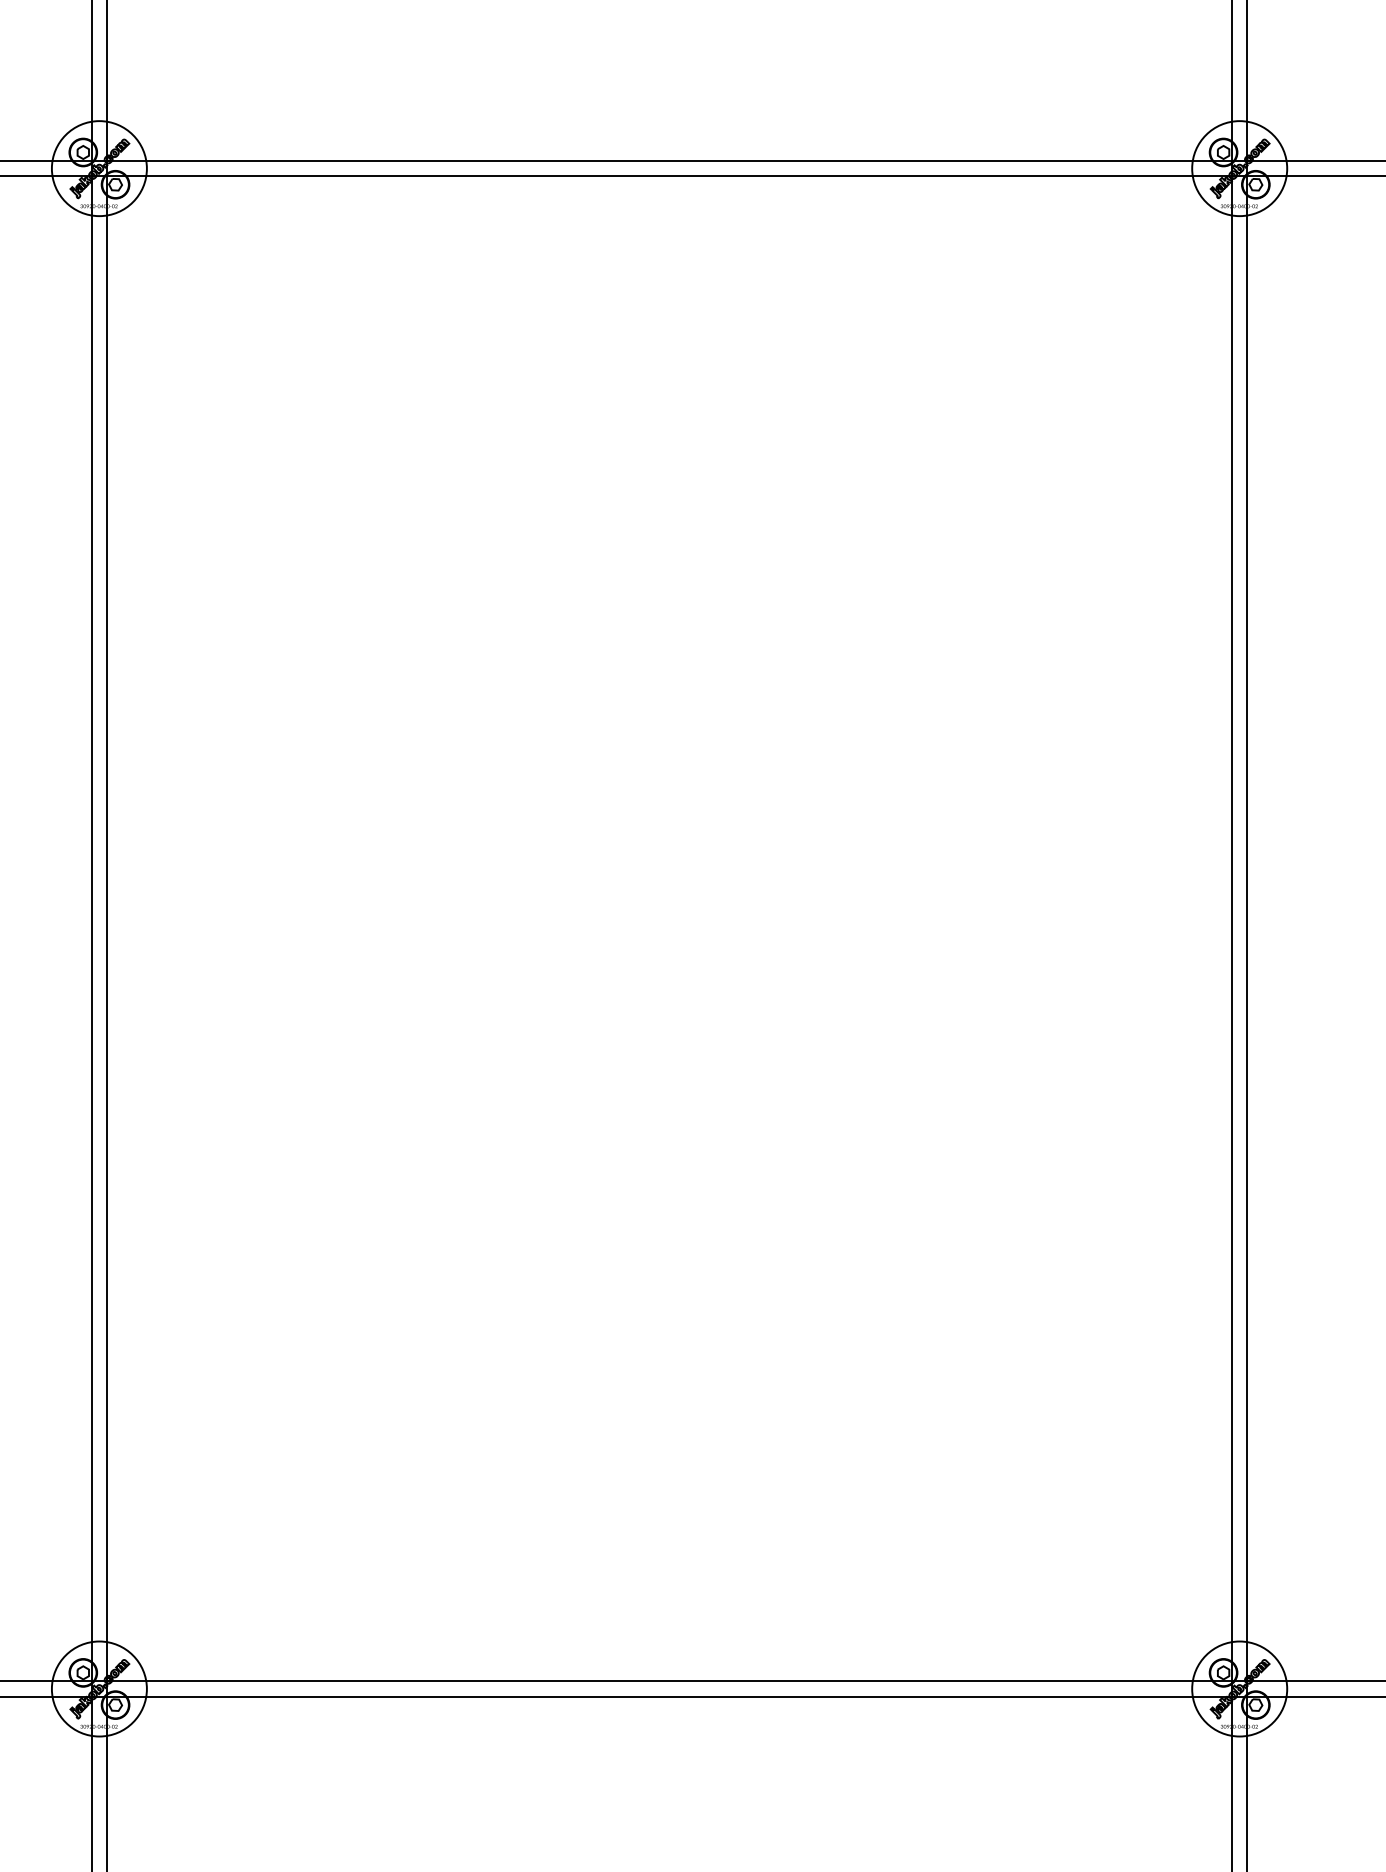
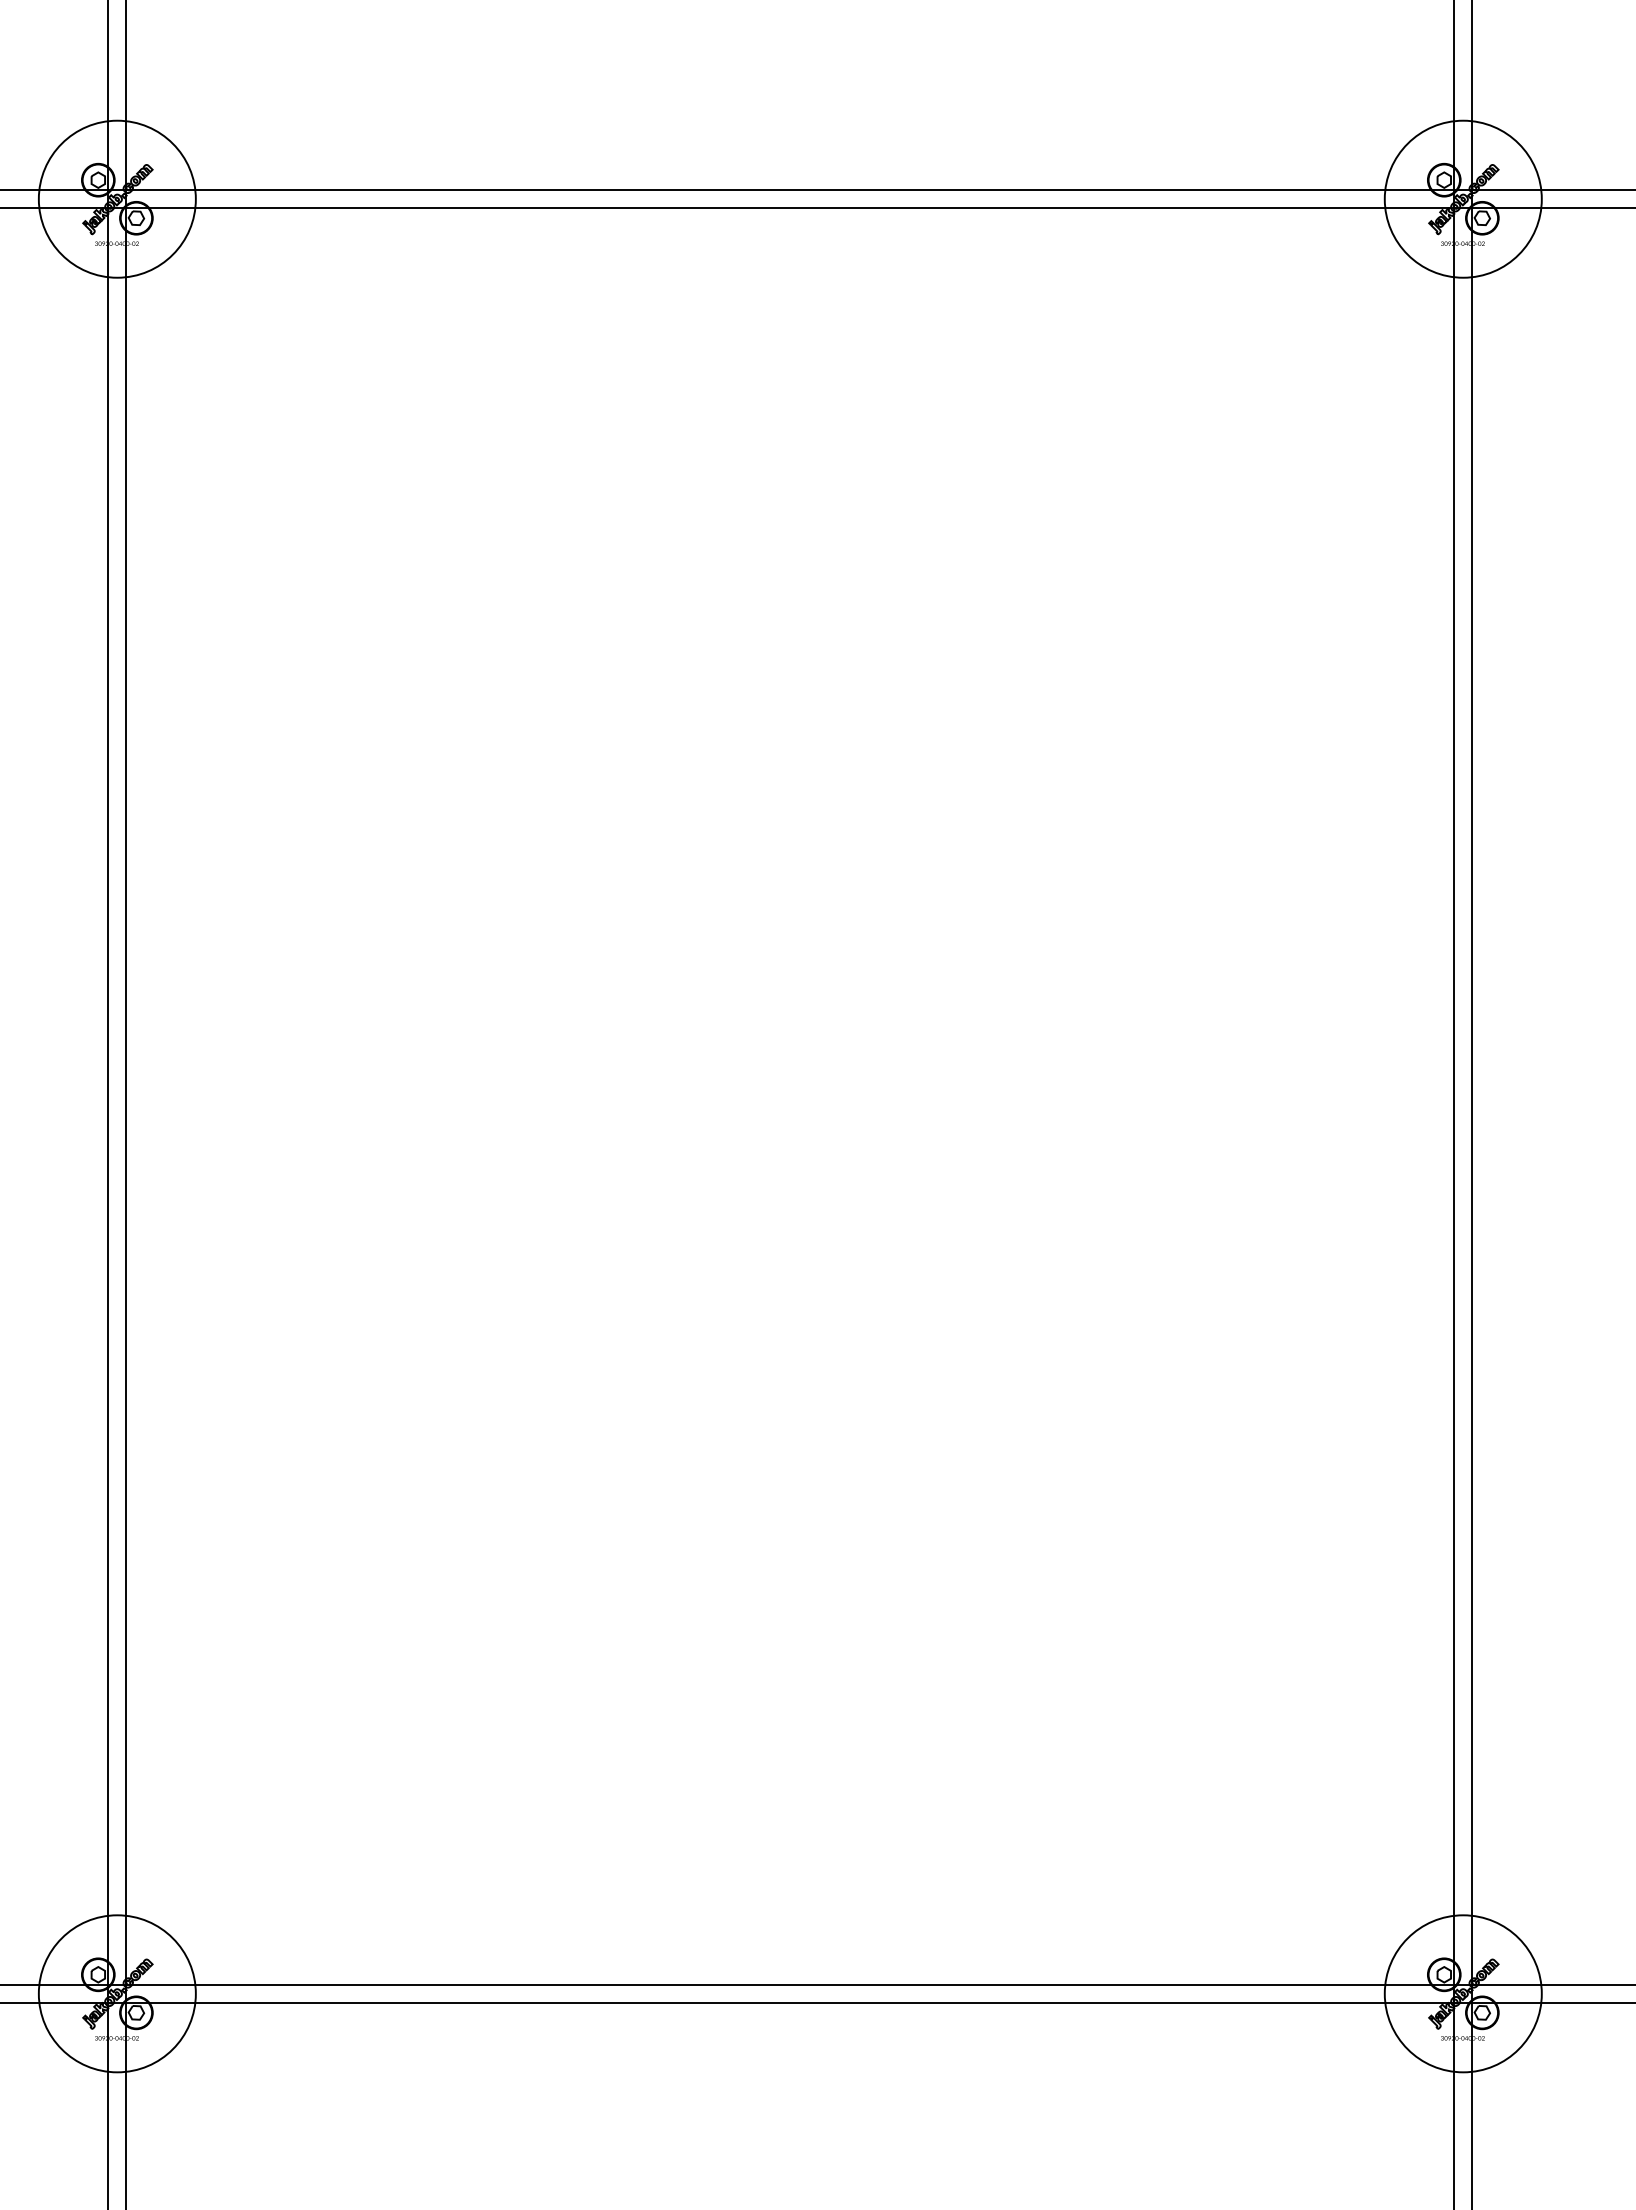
circle: (99, 168) -> (117, 199), size x1.4
circle: (1239, 168) -> (1463, 199), size x1.4
circle: (99, 1688) -> (117, 1993), size x1.4
circle: (1239, 1688) -> (1463, 1993), size x1.4

